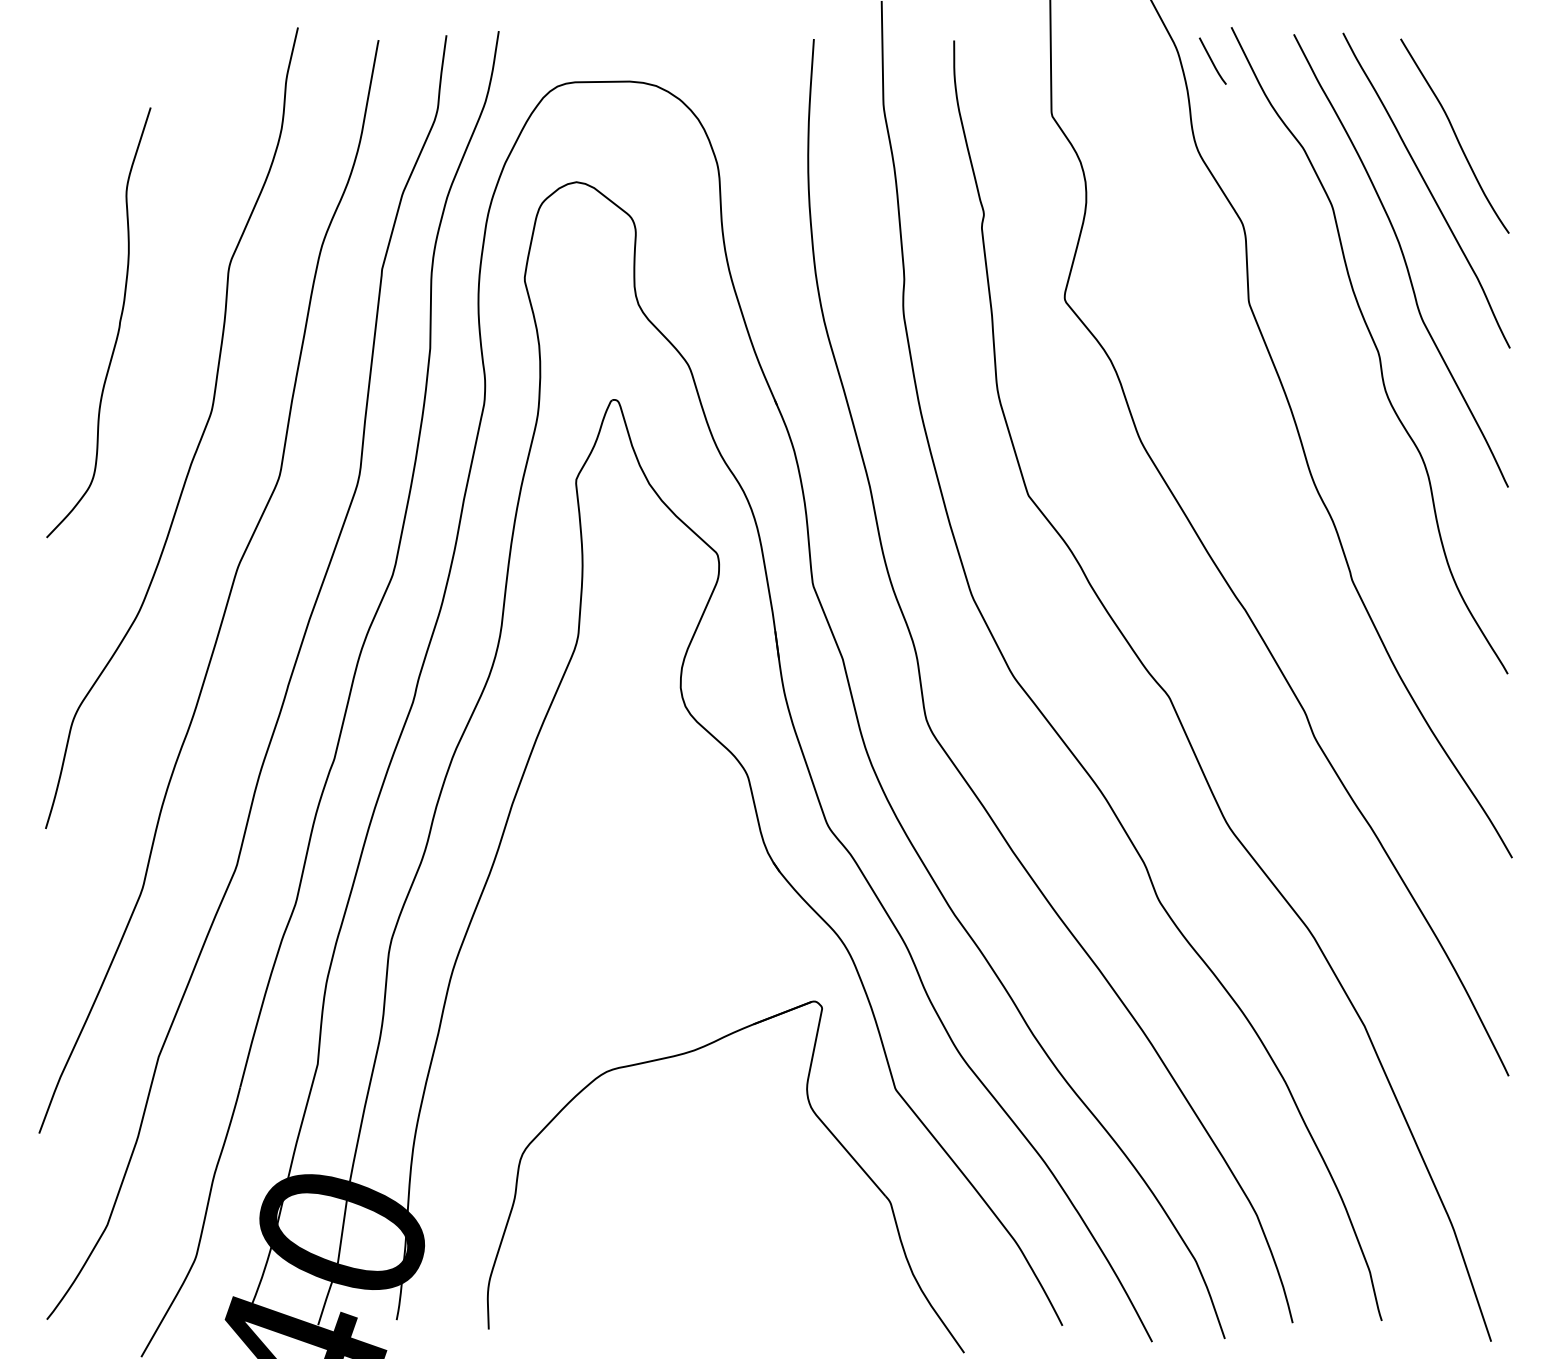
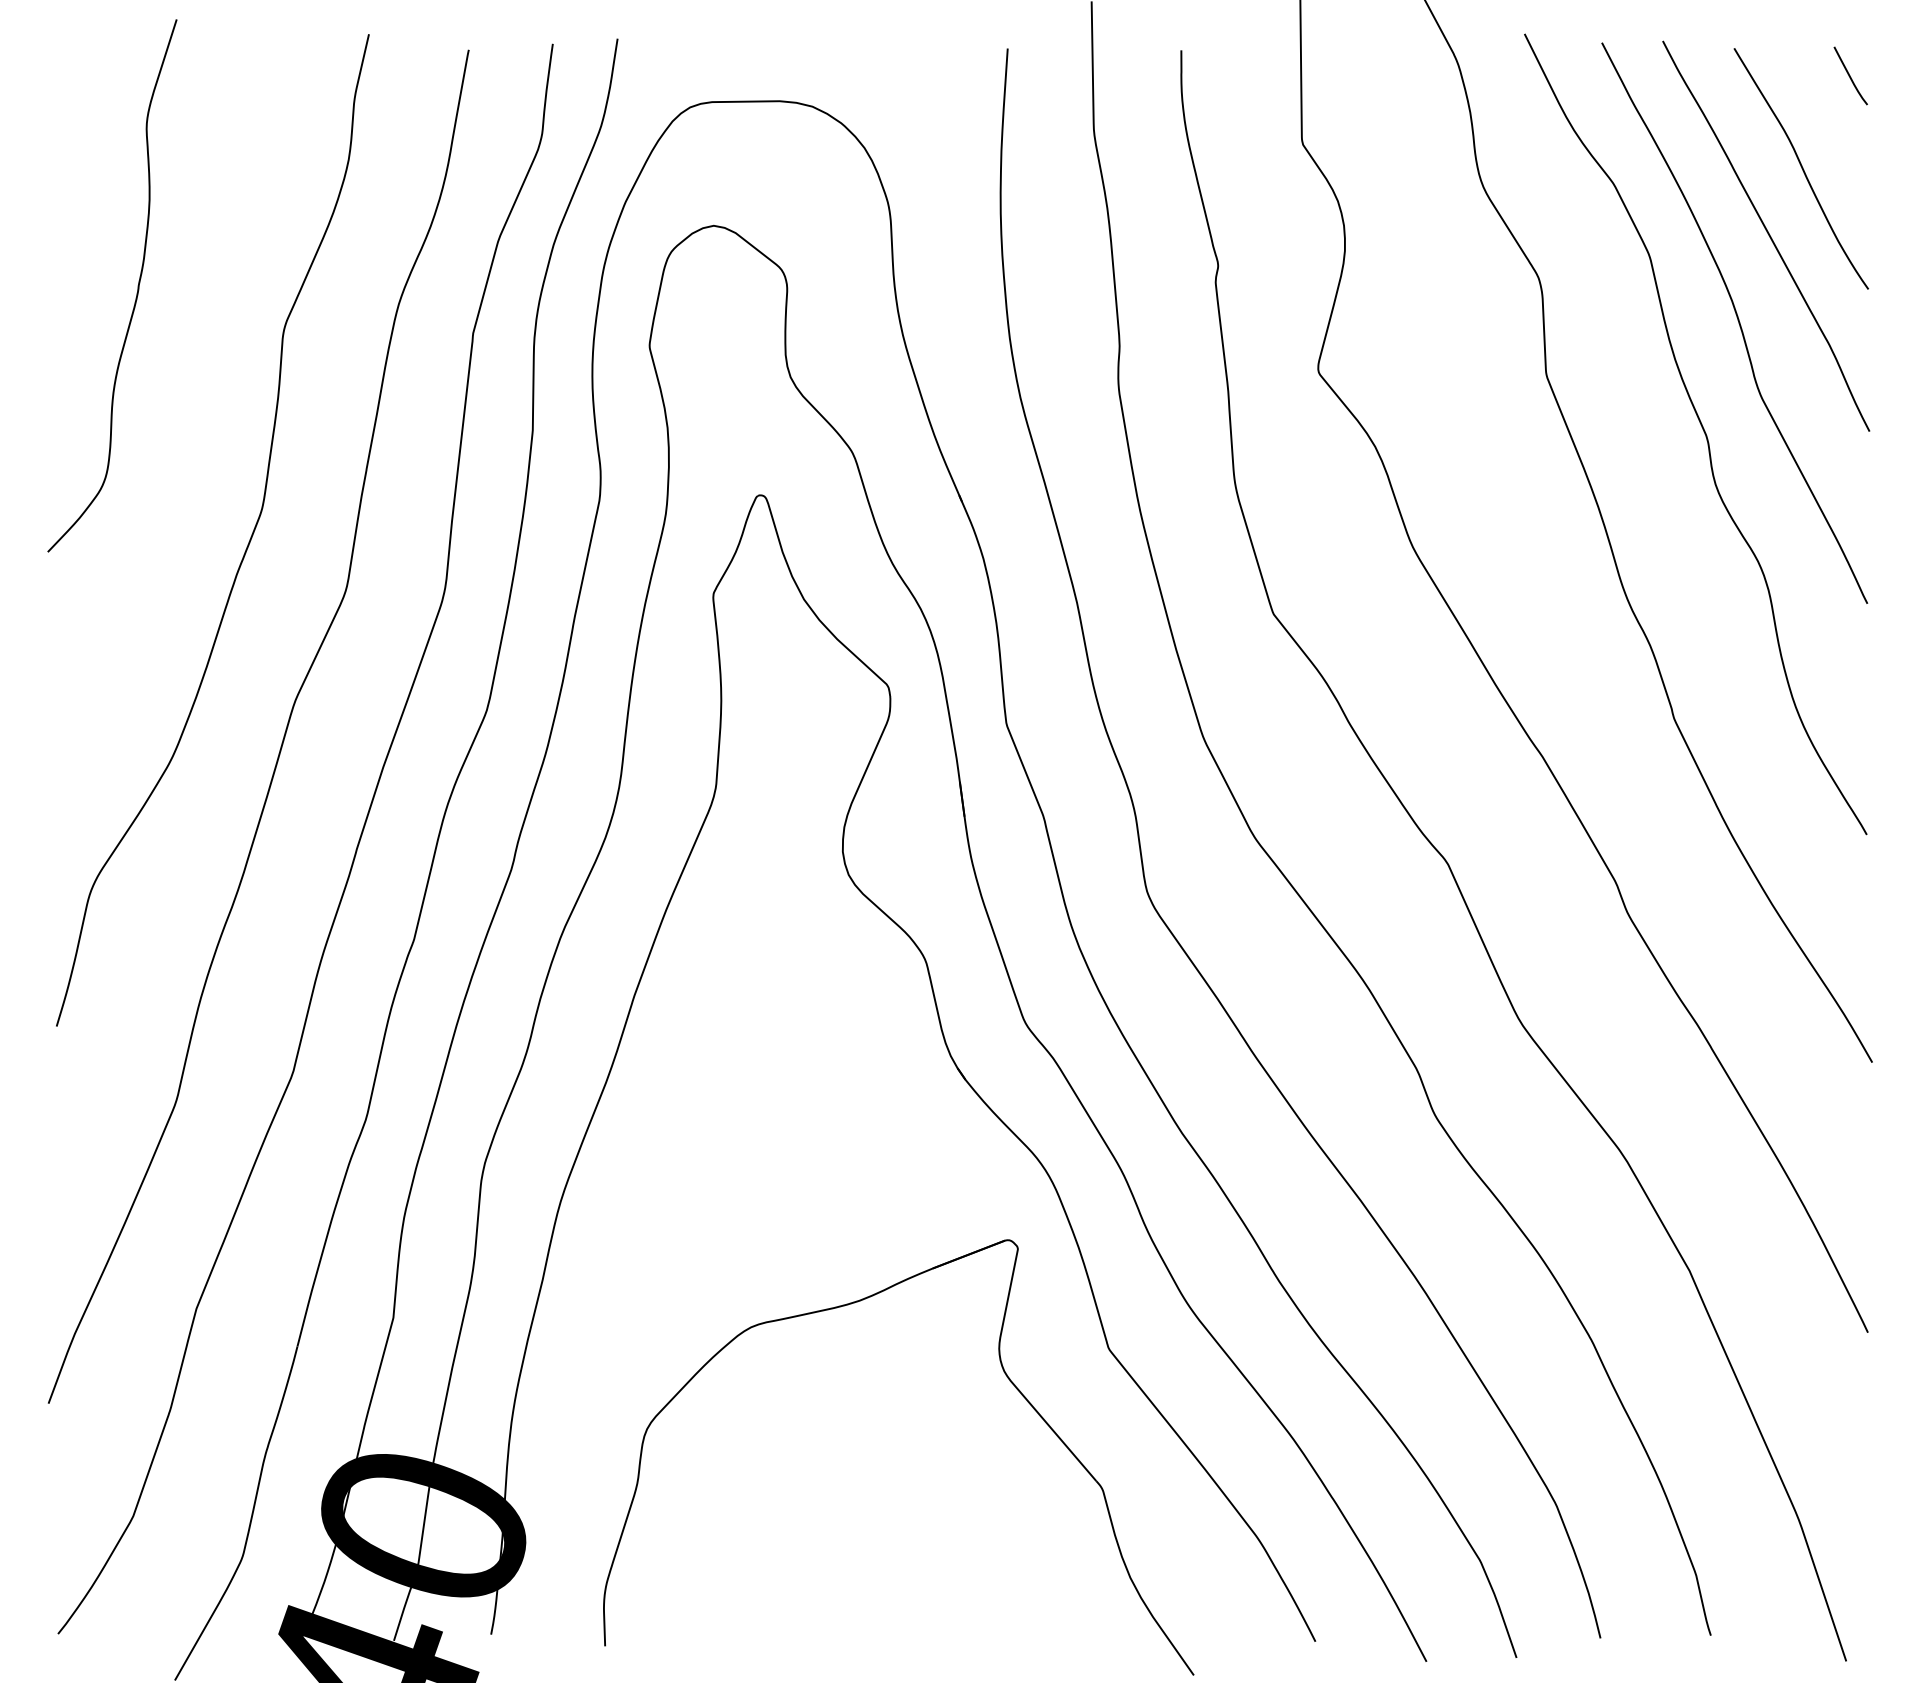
curve: (1212, 60) -> (1850, 75), moved
curve: (118, 325) -> (136, 289), moved

